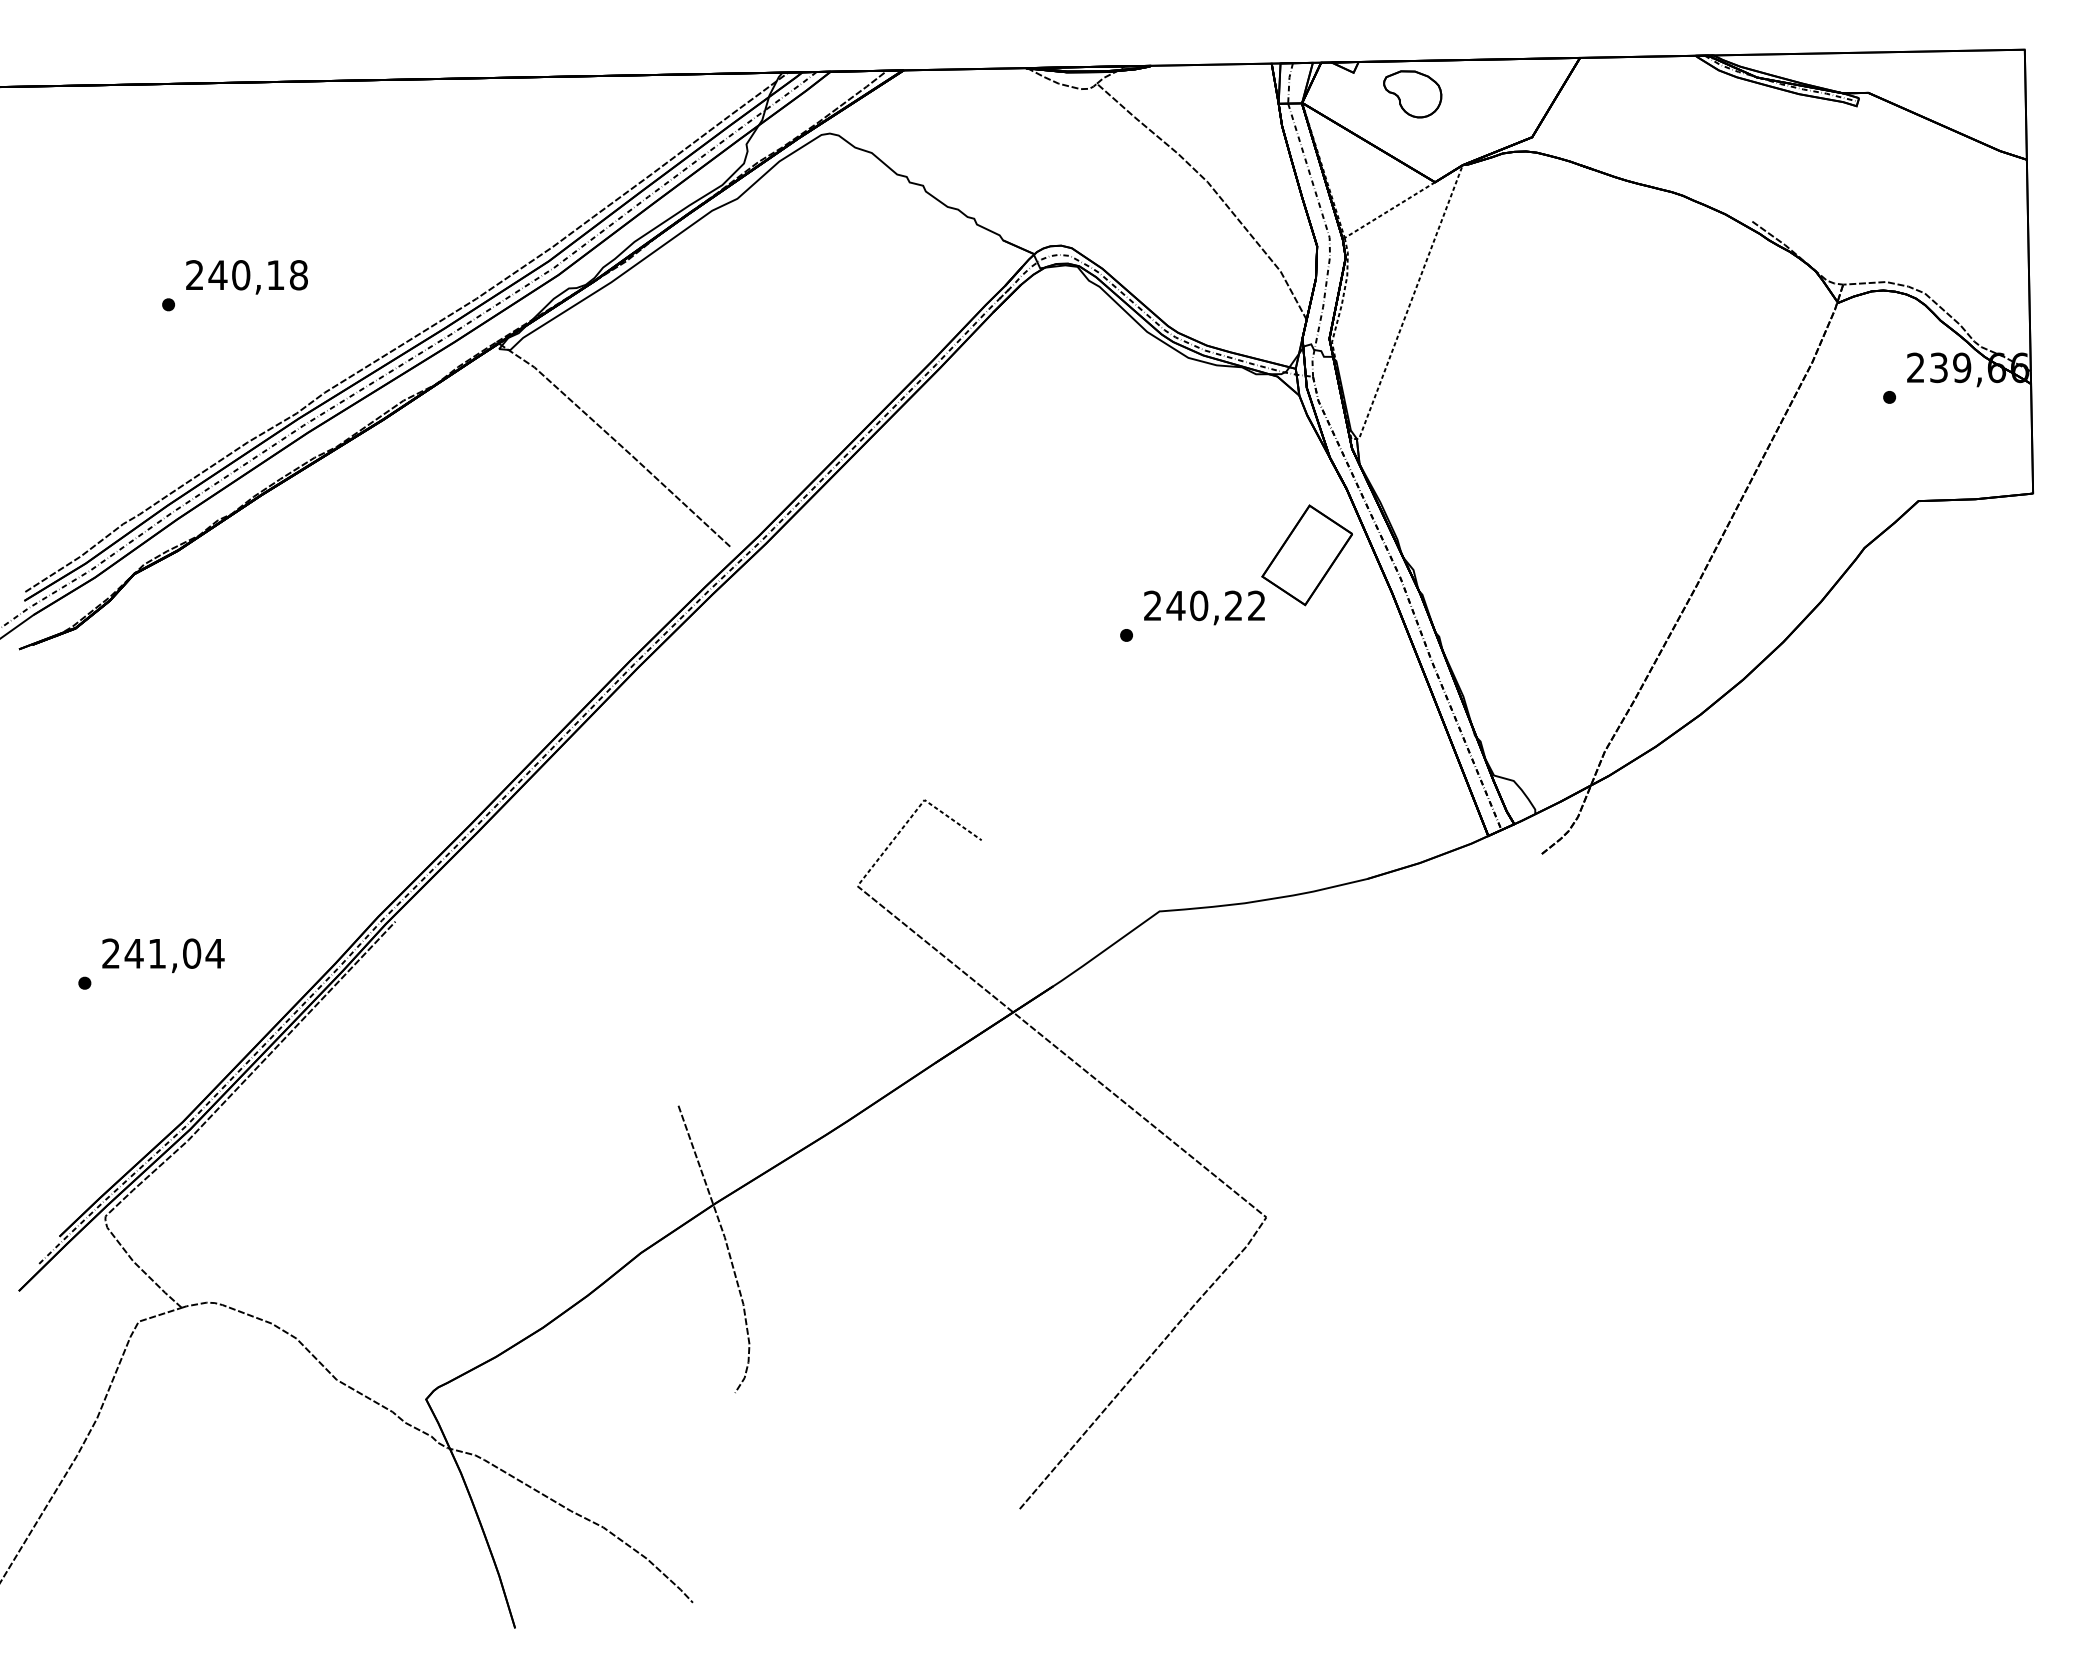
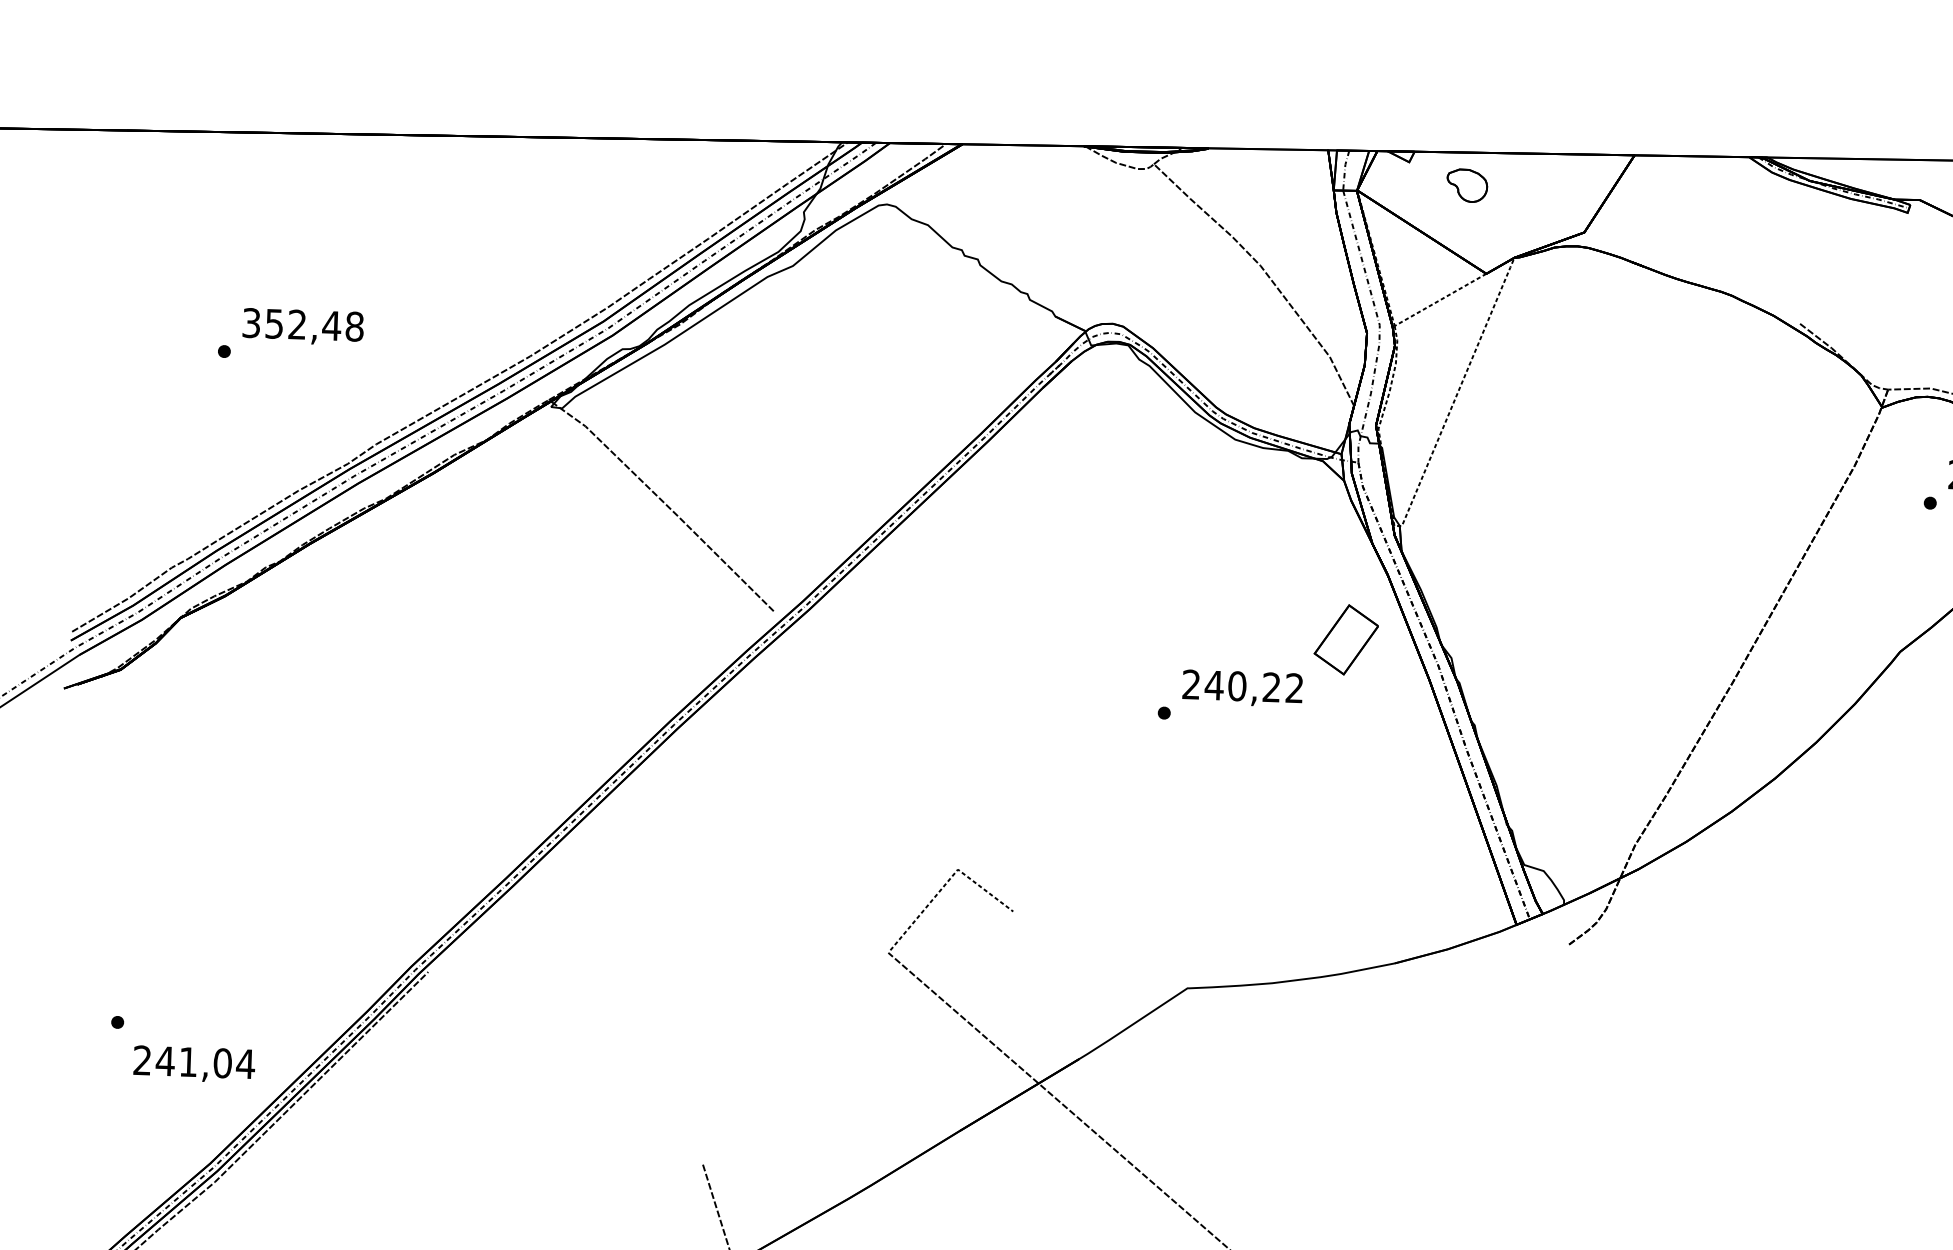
part: (1412, 94) -> (1466, 185), size x0.7
text: (235, 275) -> (291, 324), 240,18 -> 352,48
part: (1306, 555) -> (1345, 639), size x0.7
text: (163, 955) -> (194, 1064), moved

